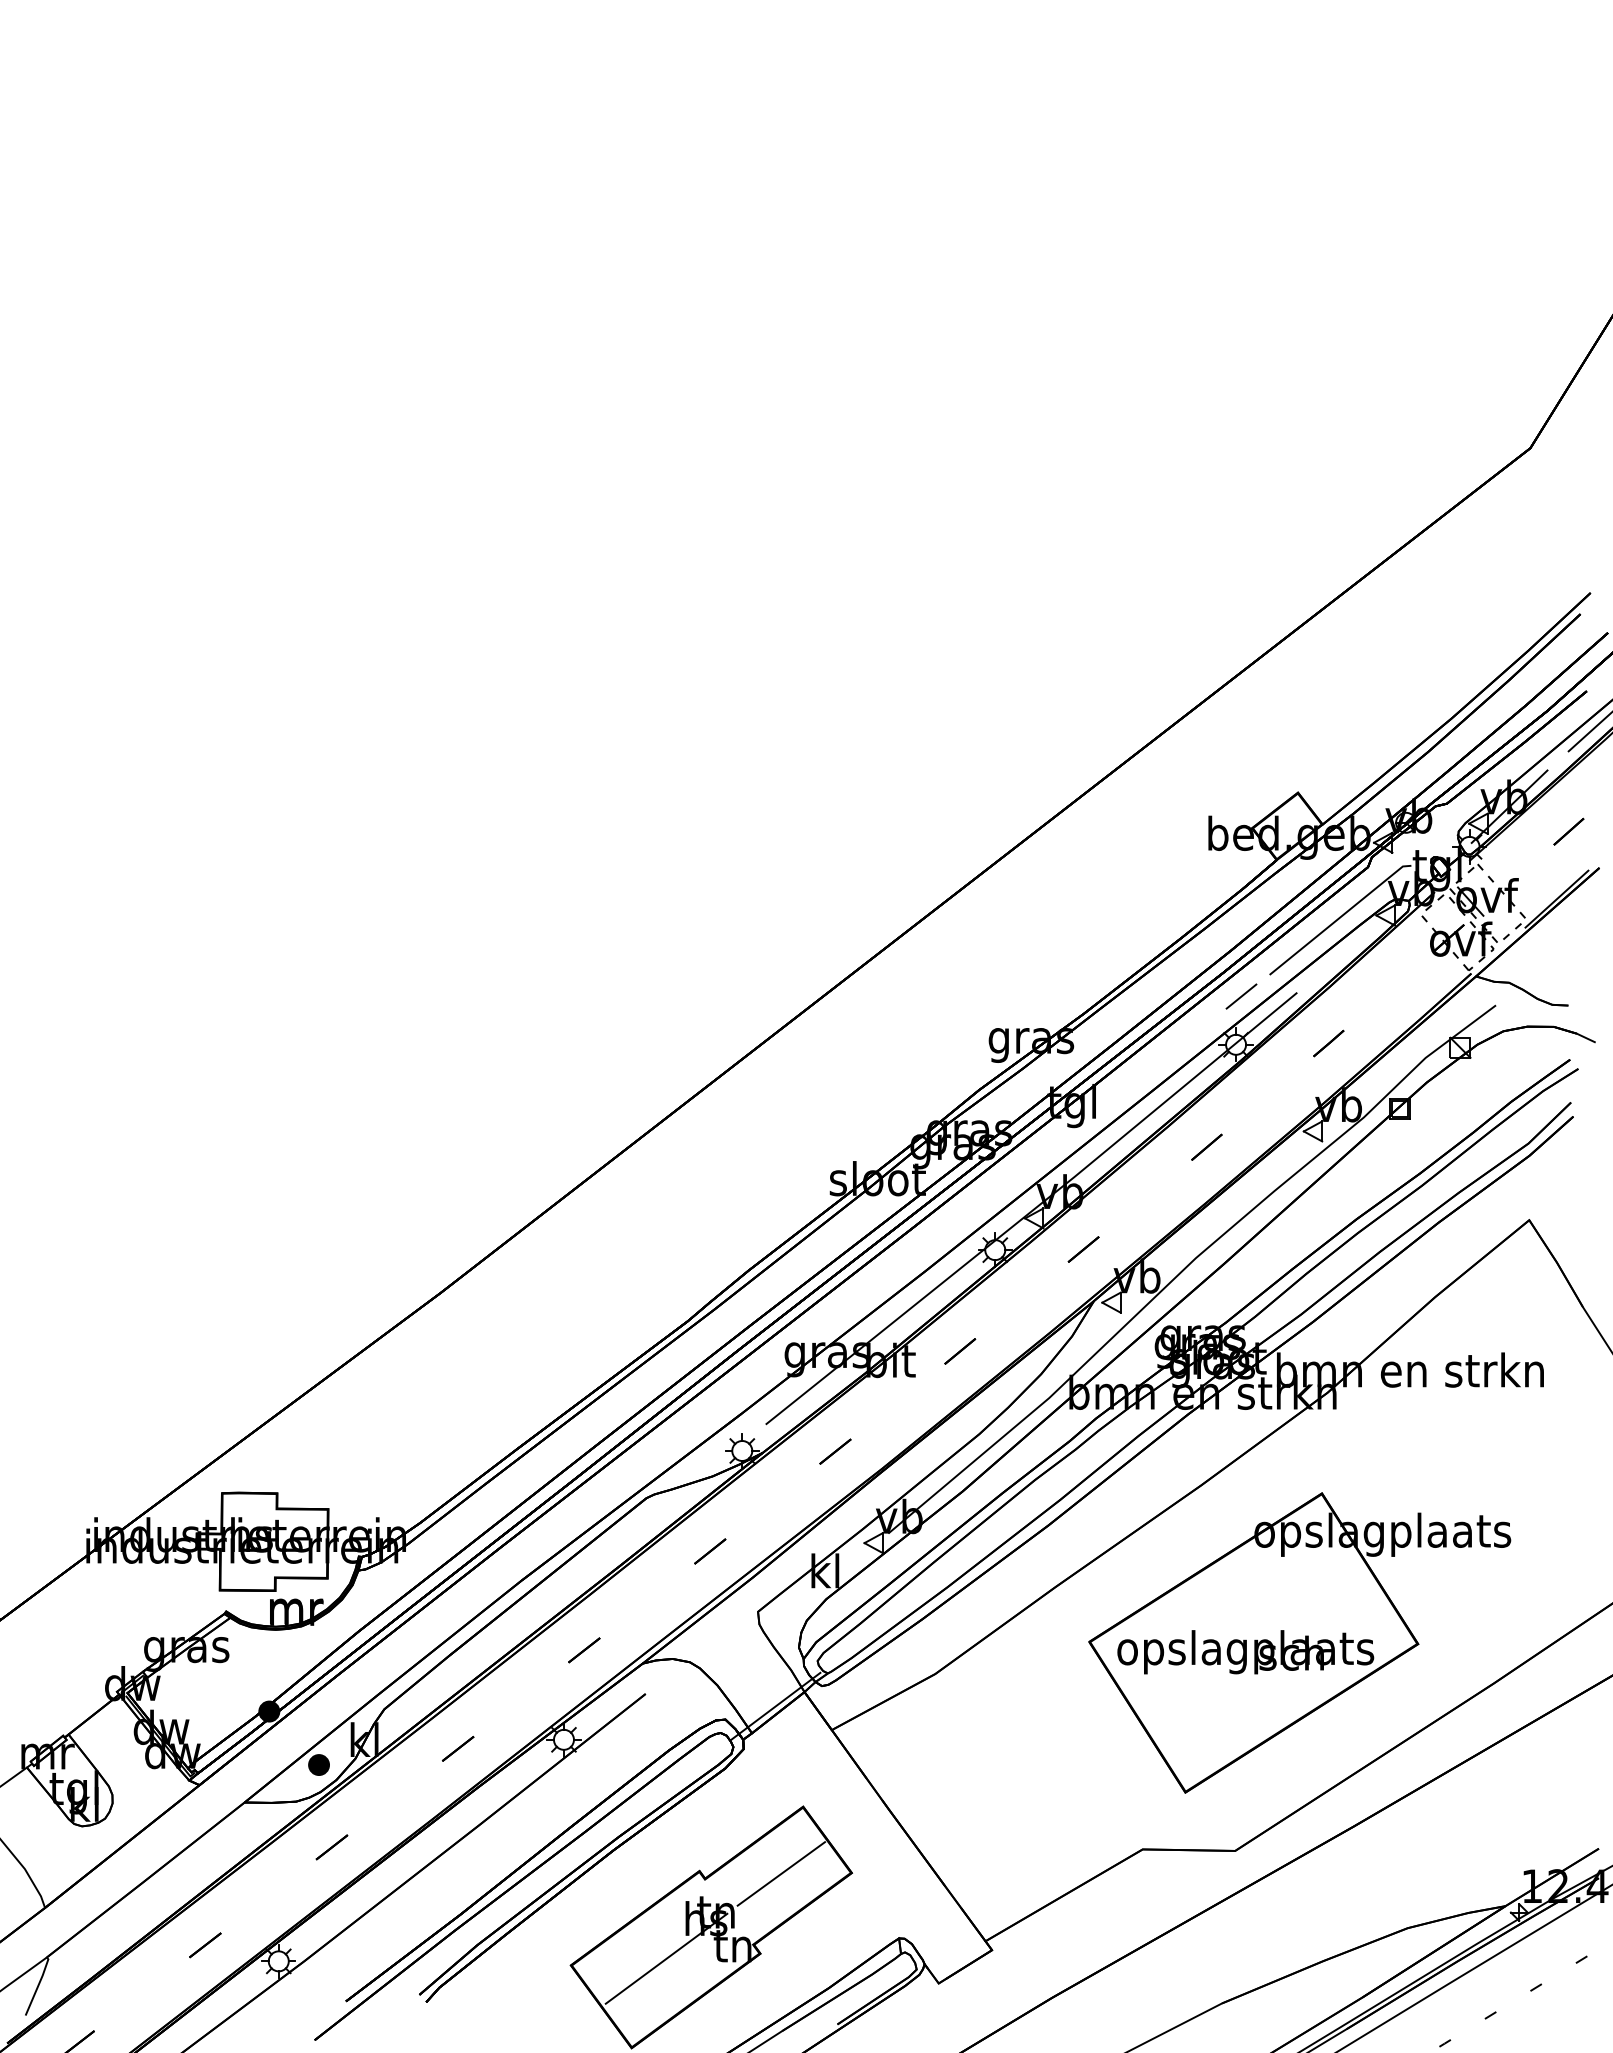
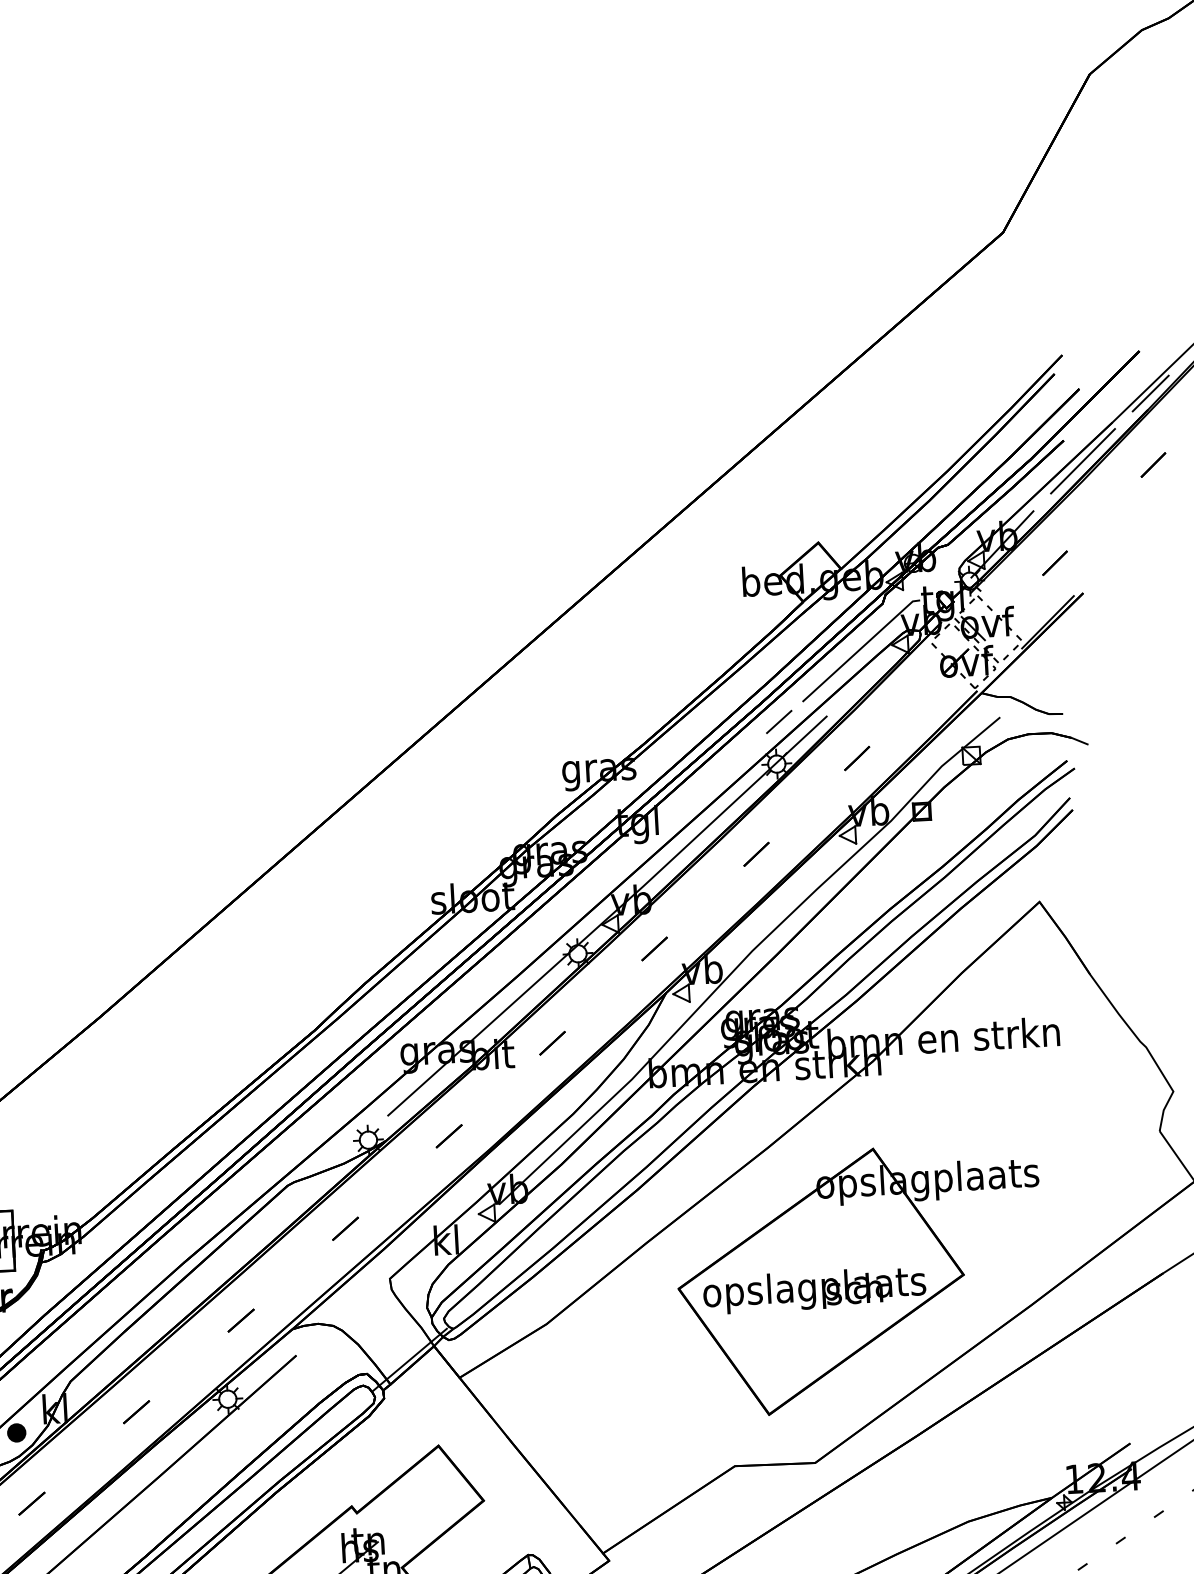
line: (781, 1873) -> (422, 1504), removed

